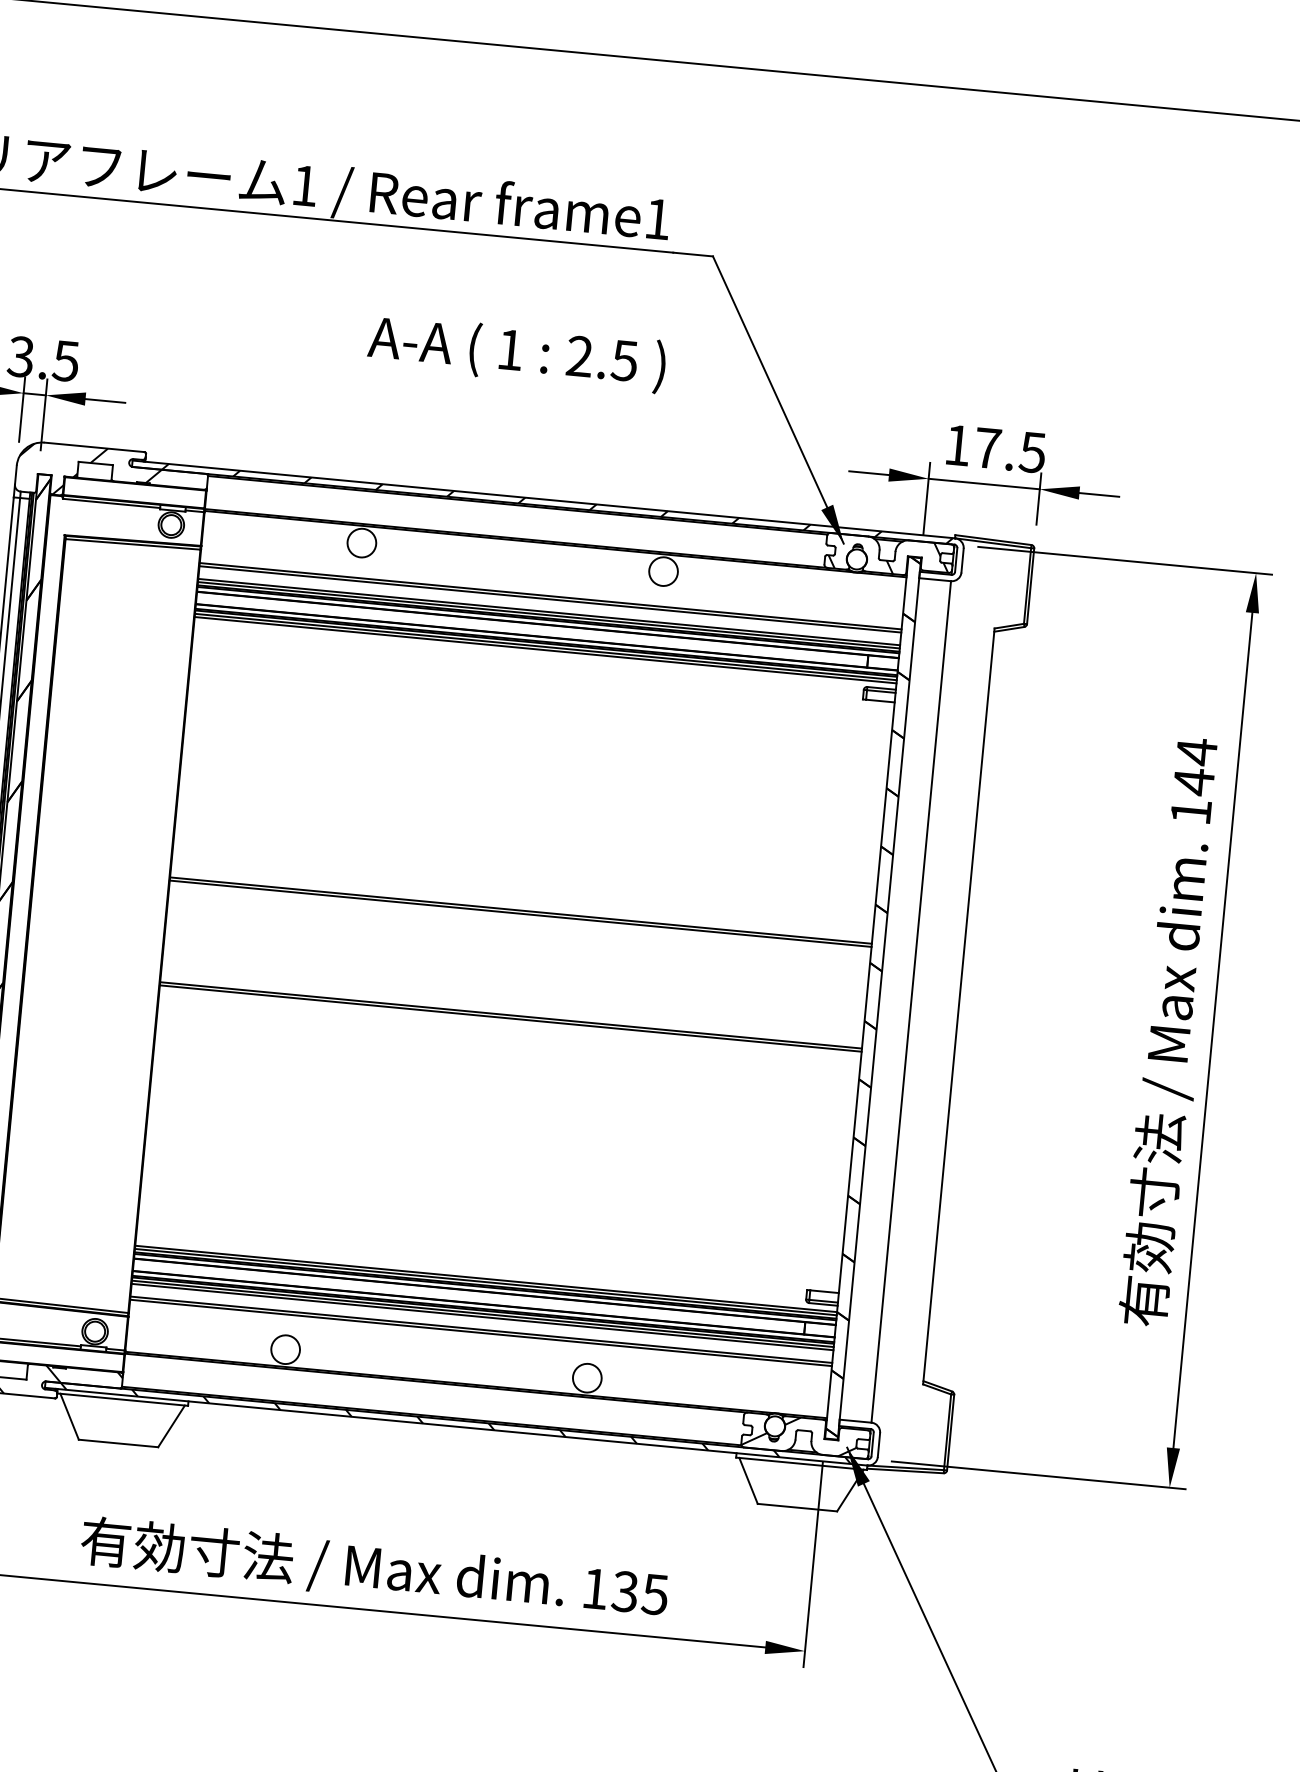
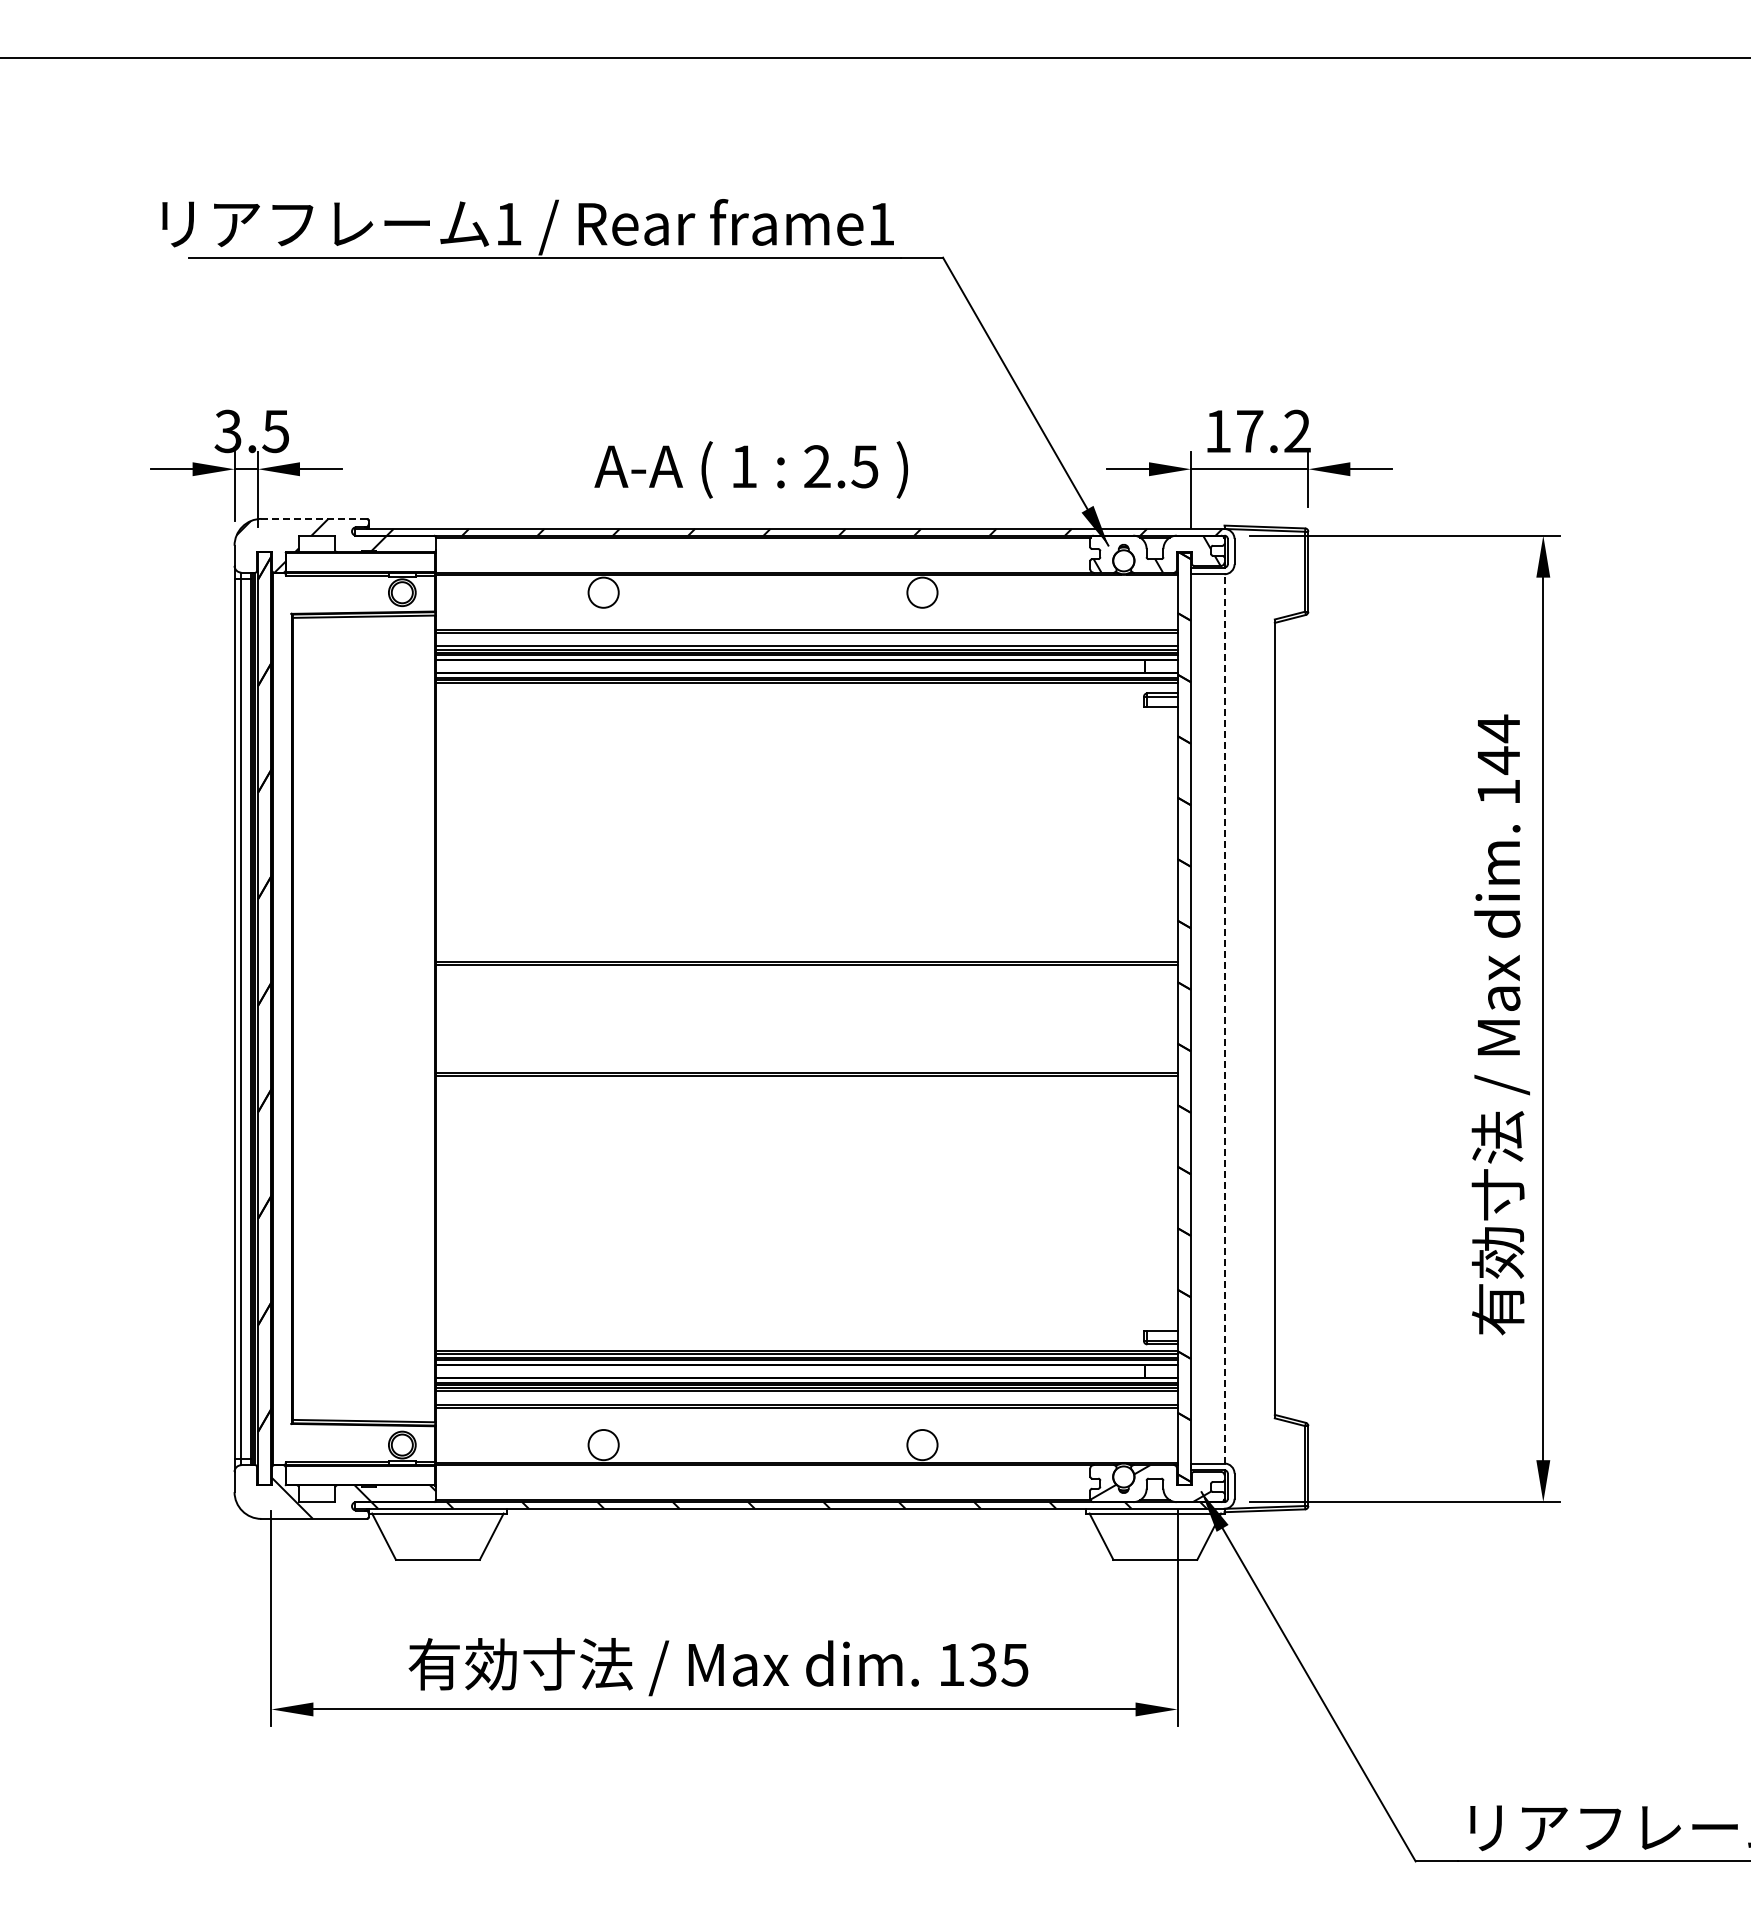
text: (516, 353) -> (750, 469), moved
line: (94, 447) -> (314, 518), solid -> dashed
text: (1031, 452) -> (1296, 431), 17.5 -> 17.2
line: (545, 649) -> (806, 686), removed
line: (911, 1001) -> (1224, 1018), solid -> dashed

